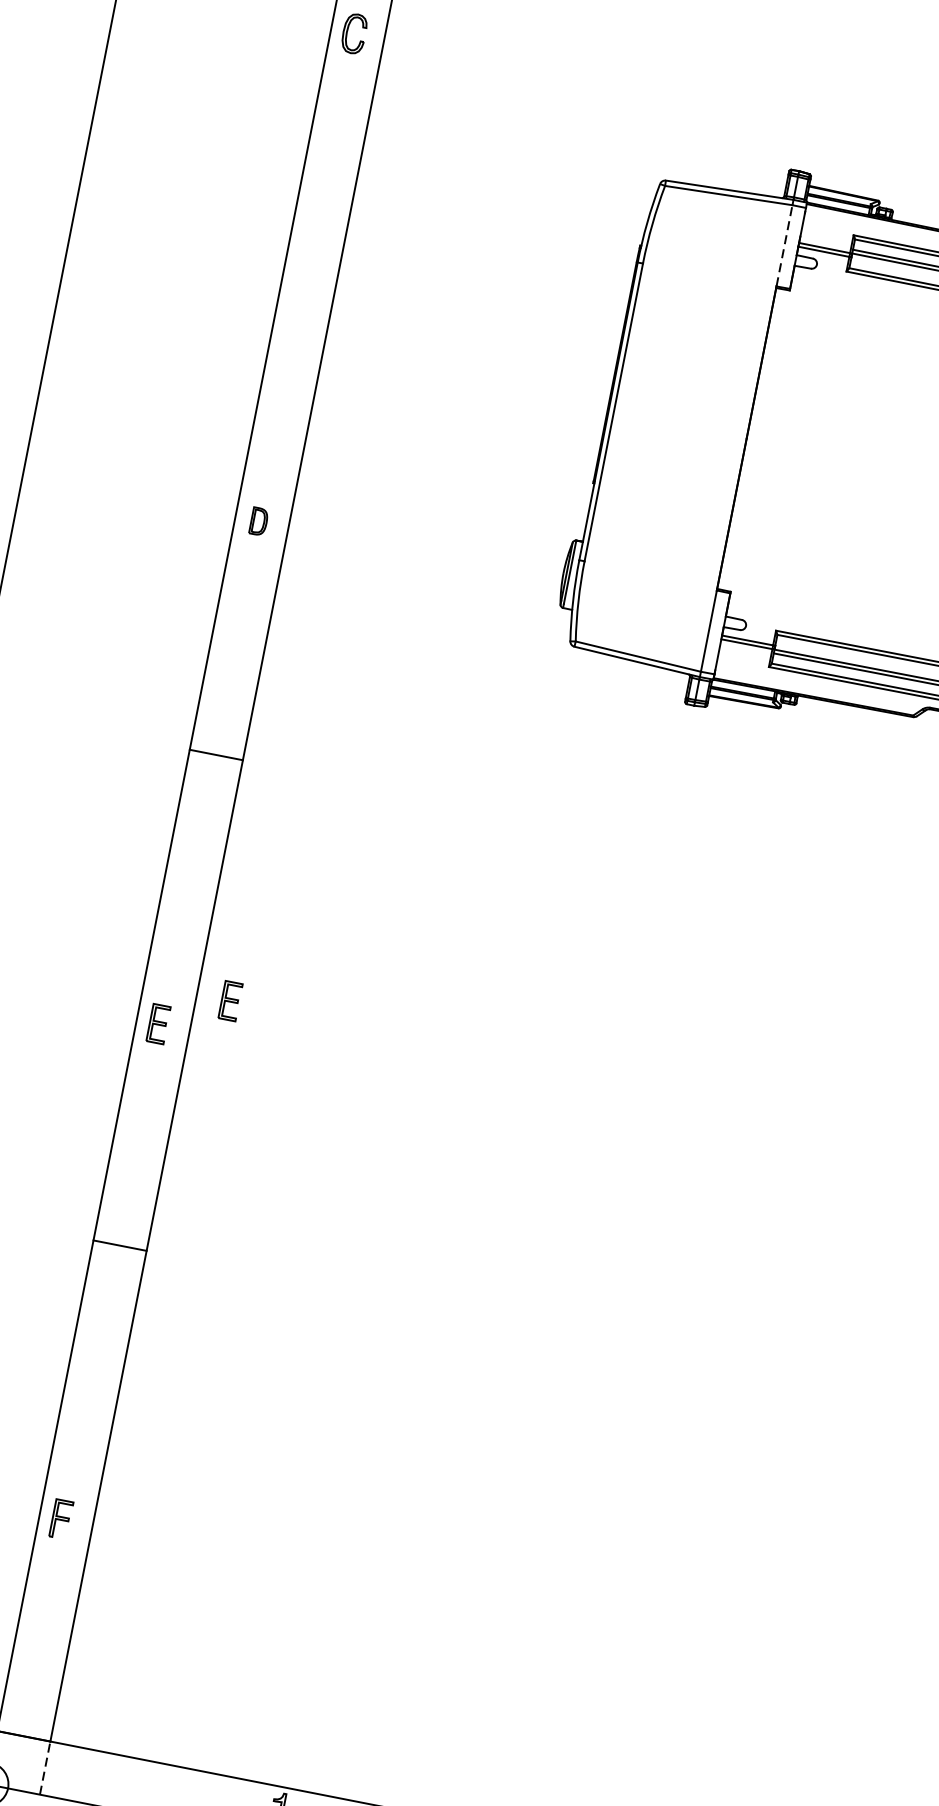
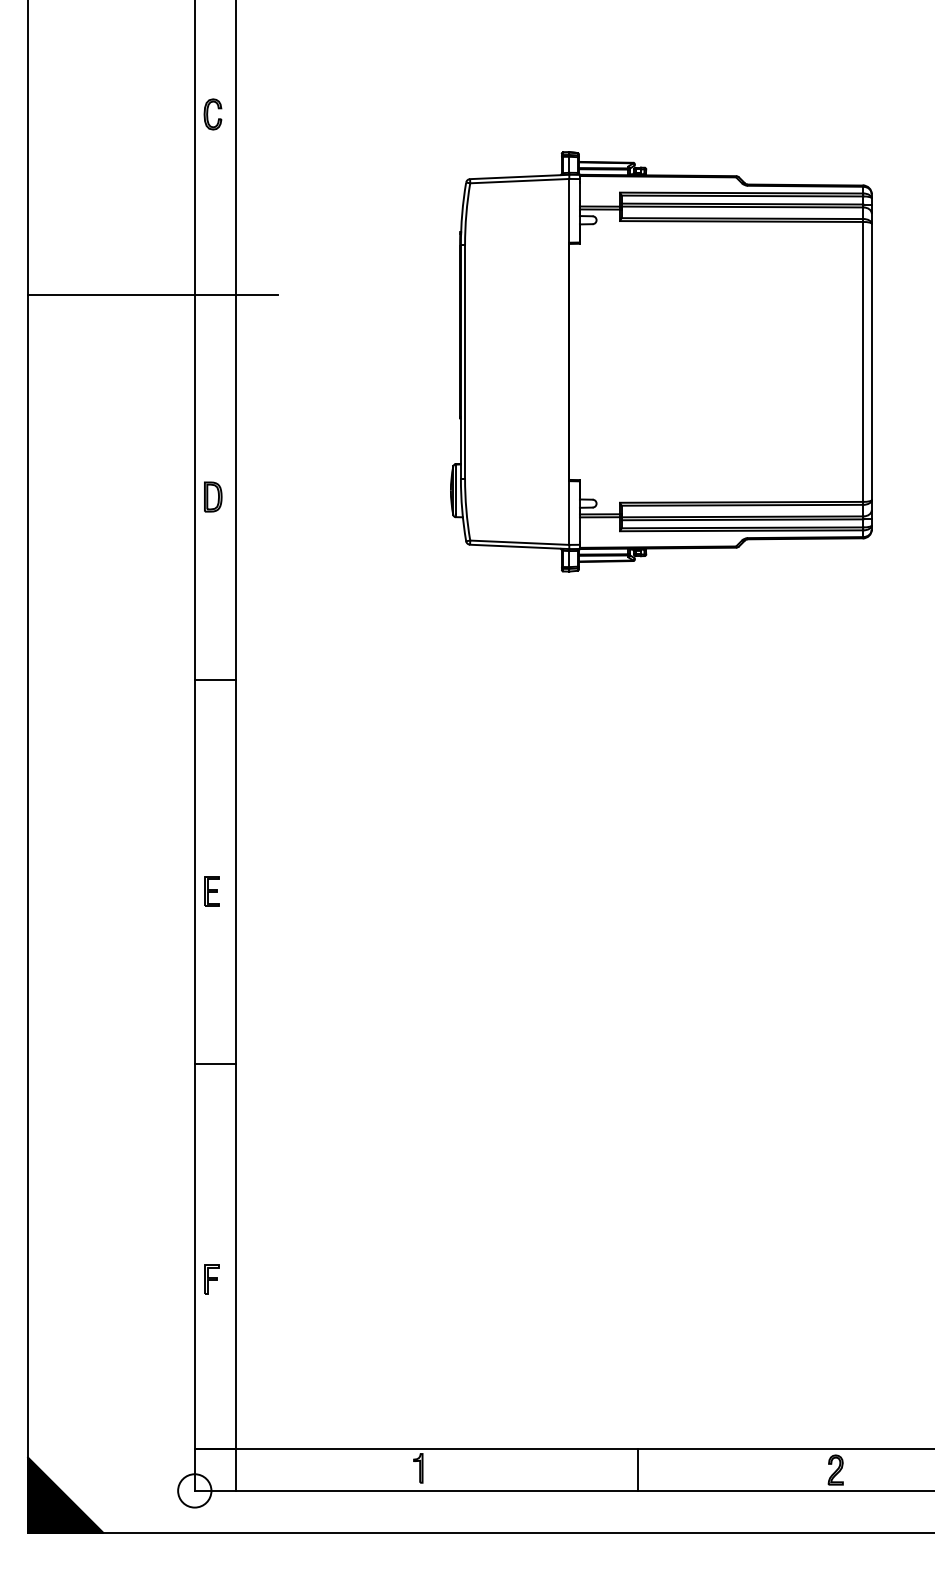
line: (784, 245) -> (569, 210), dashed -> solid
line: (233, 248) -> (153, 294), added
part: (259, 521) -> (213, 496), size x1.43
part: (230, 1001) -> (262, 863), removed
line: (45, 1768) -> (236, 1470), dashed -> solid

